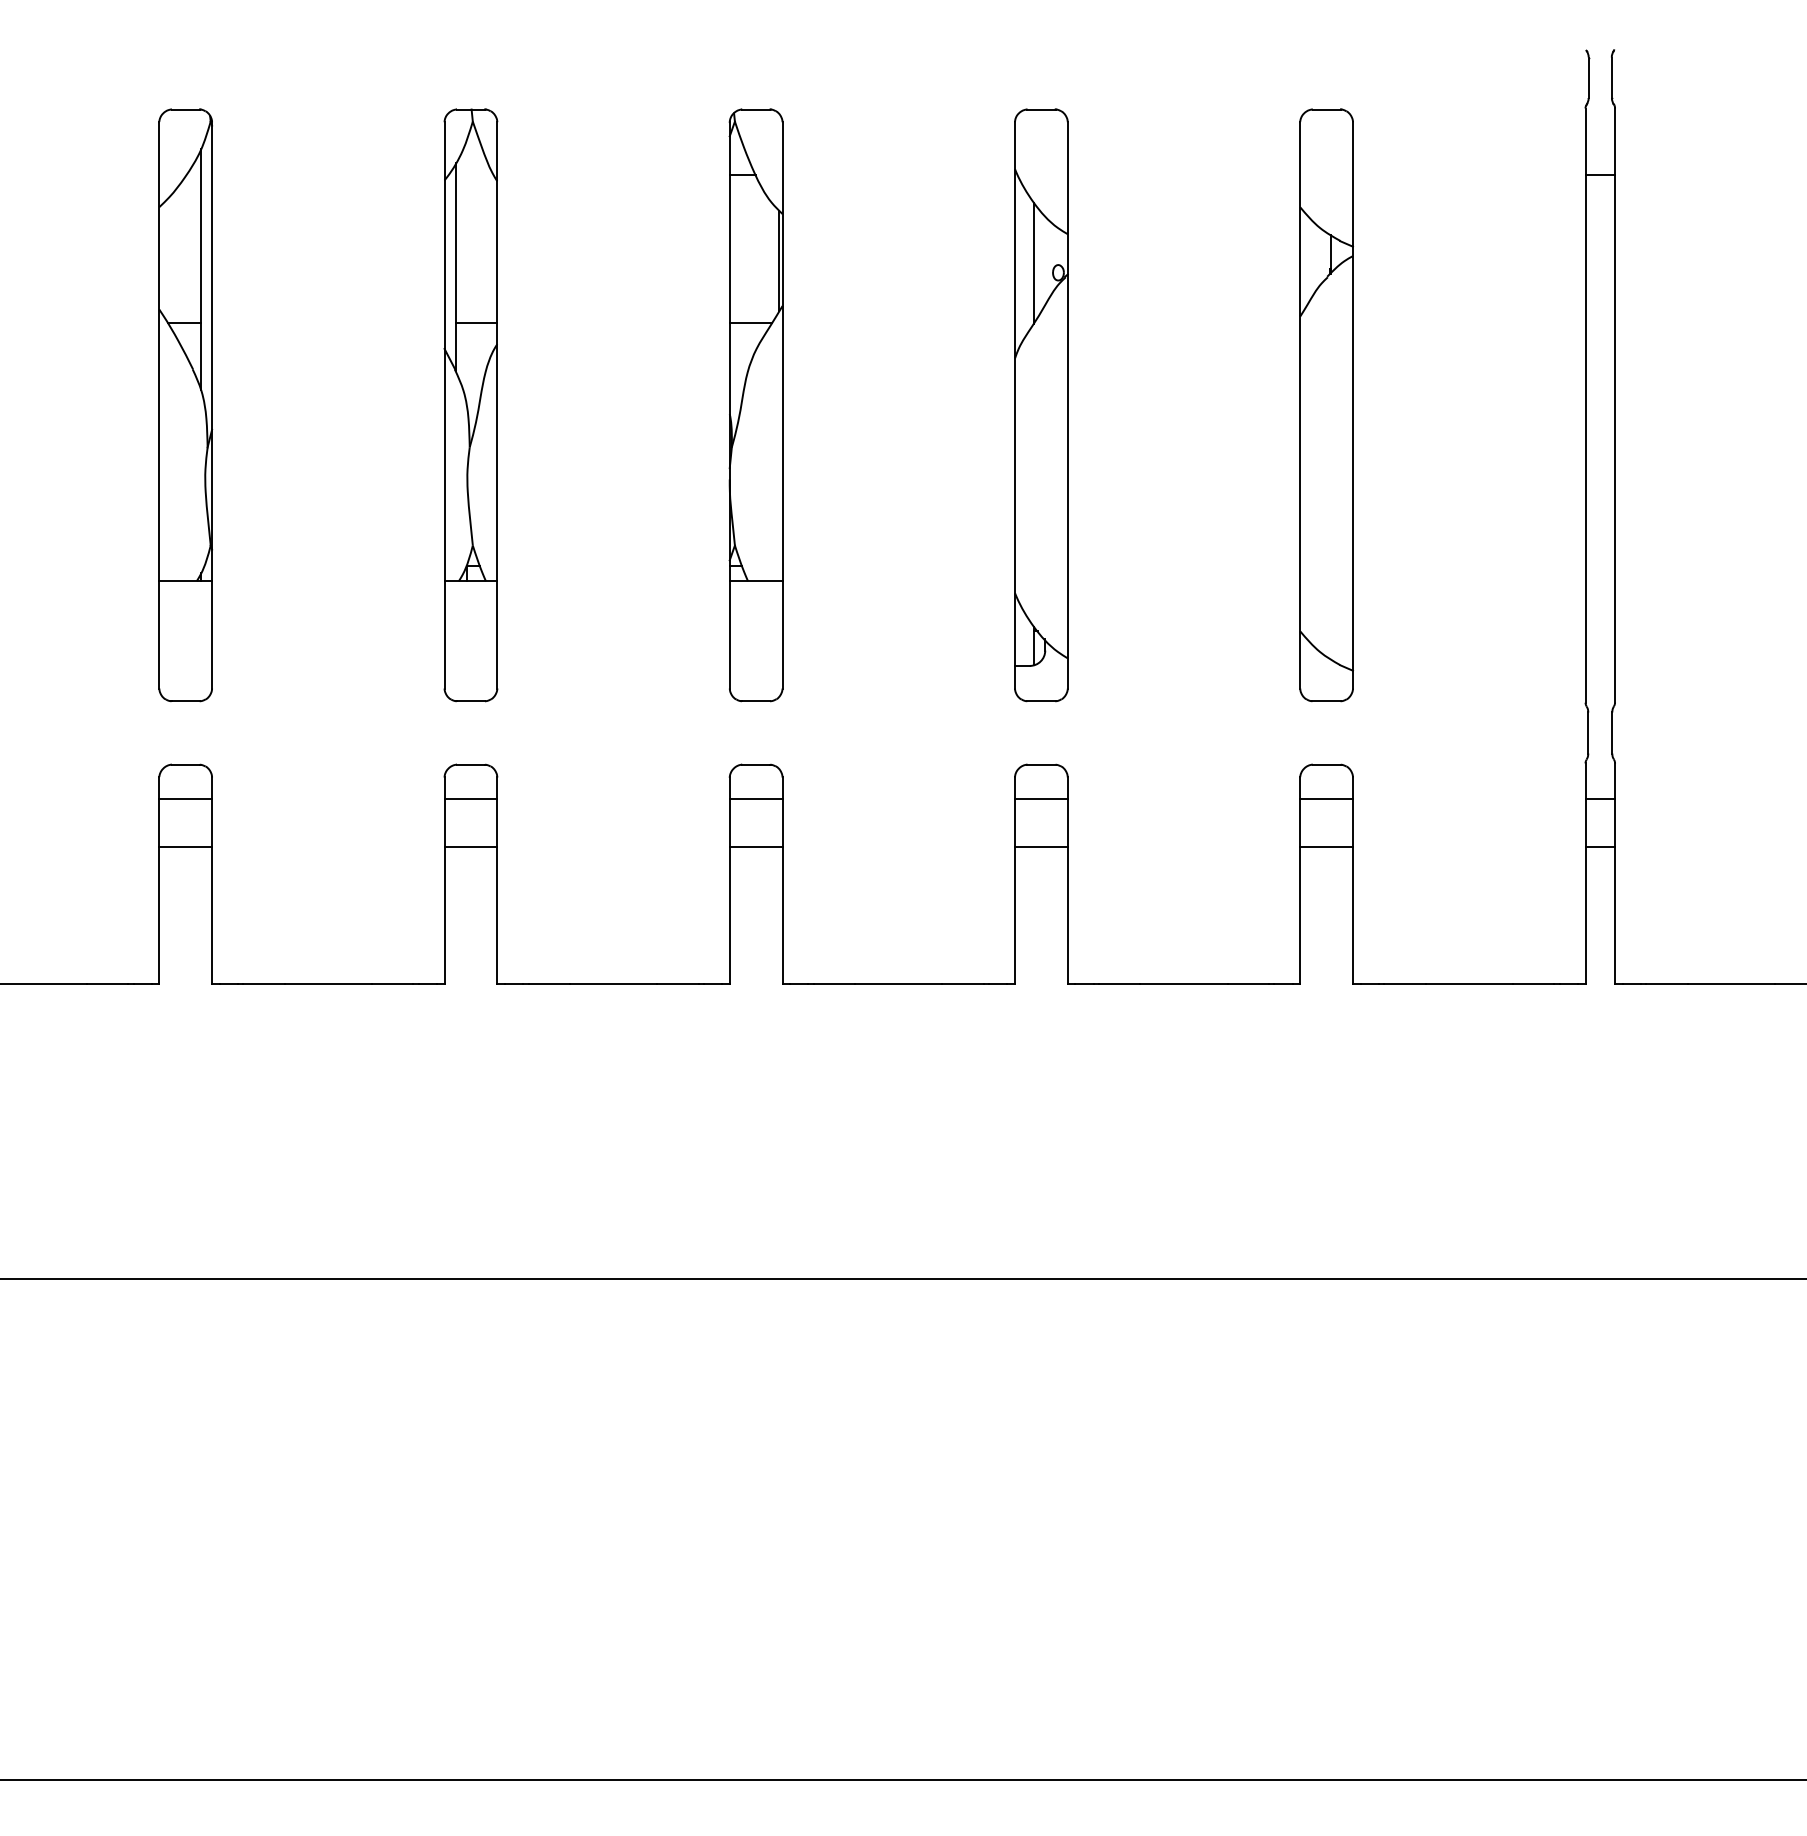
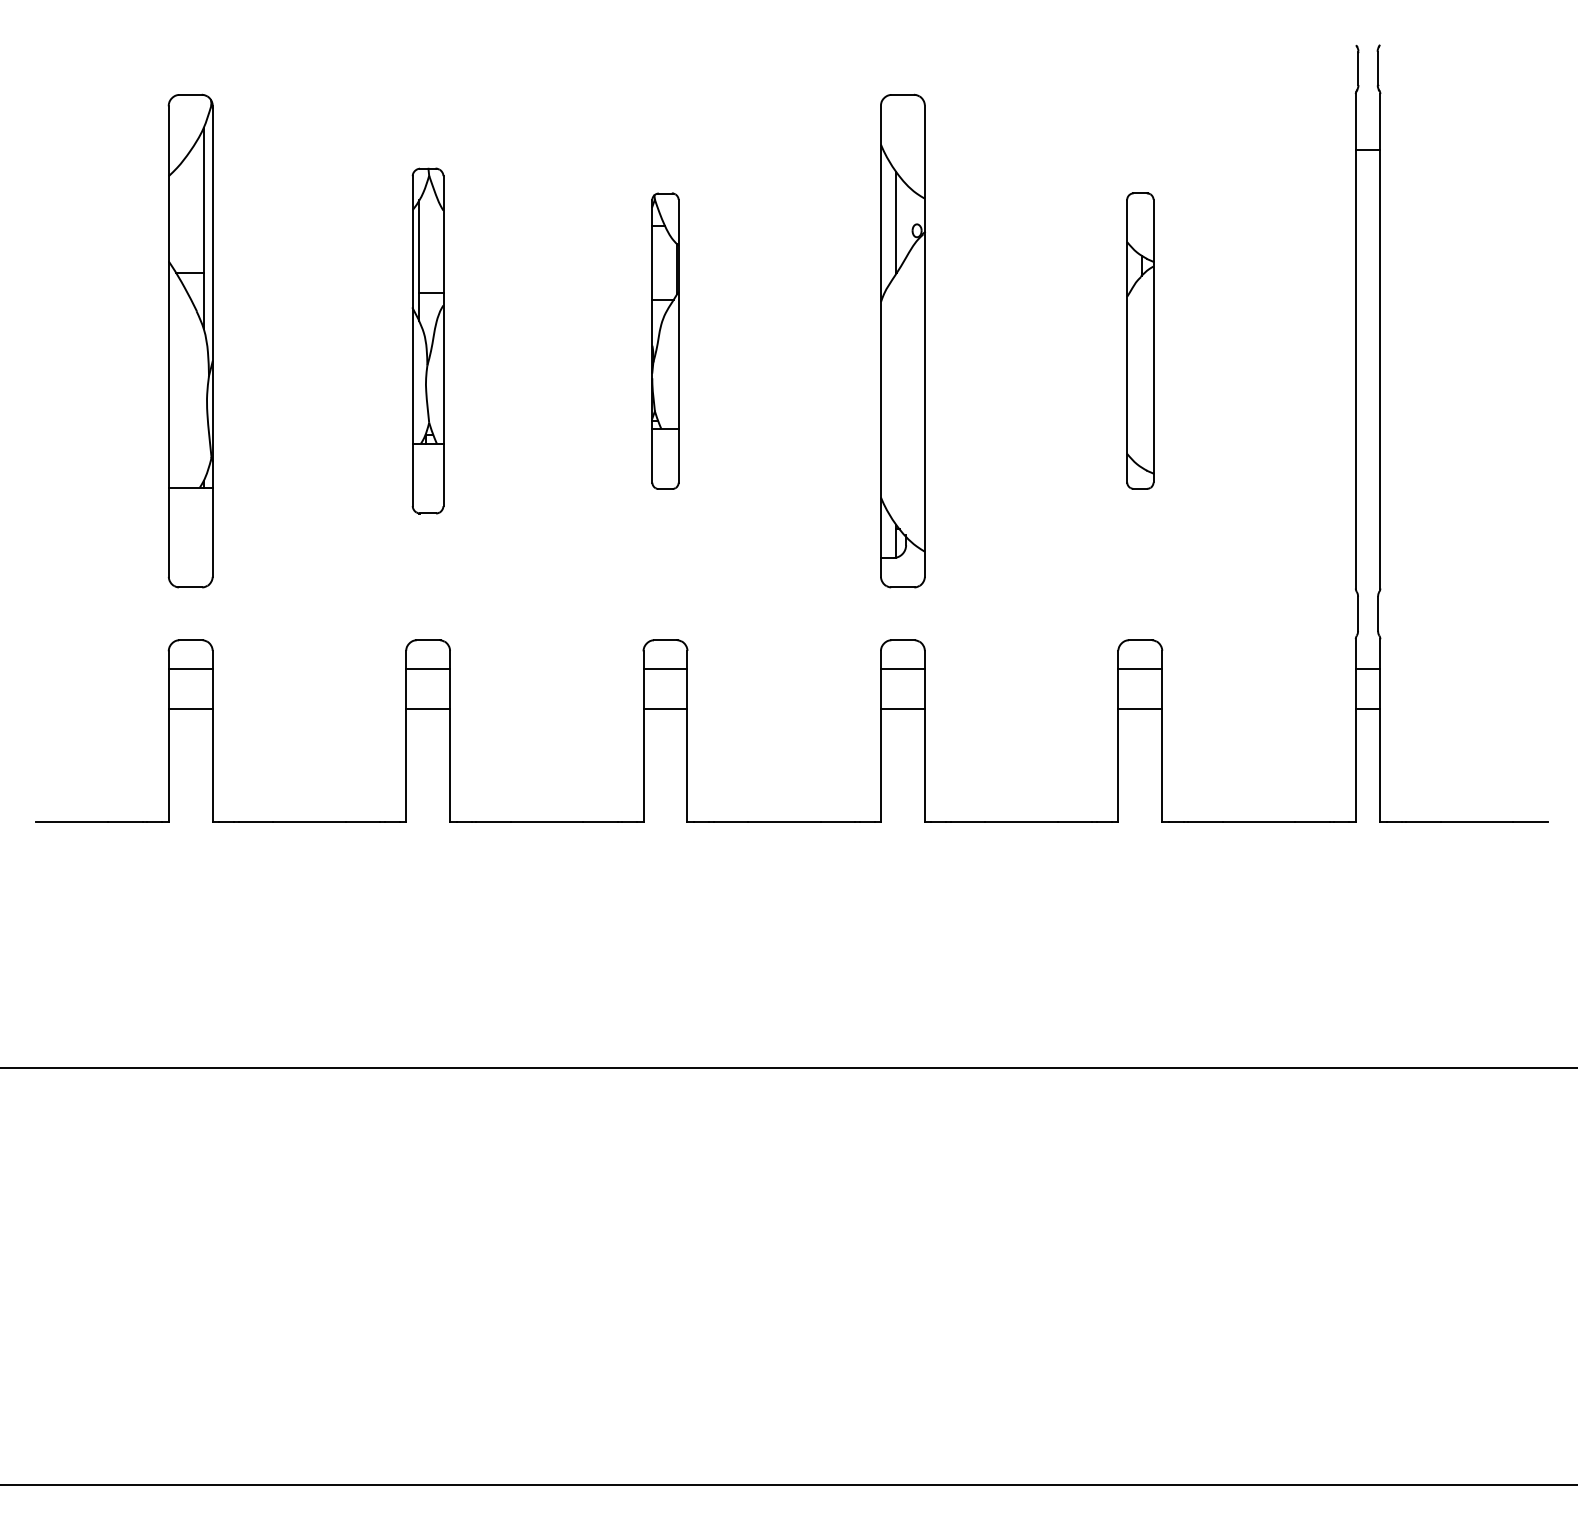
part: (470, 404) -> (427, 340), size x0.7
part: (1326, 404) -> (1140, 340), size x0.6
part: (756, 405) -> (665, 341), size x0.6

